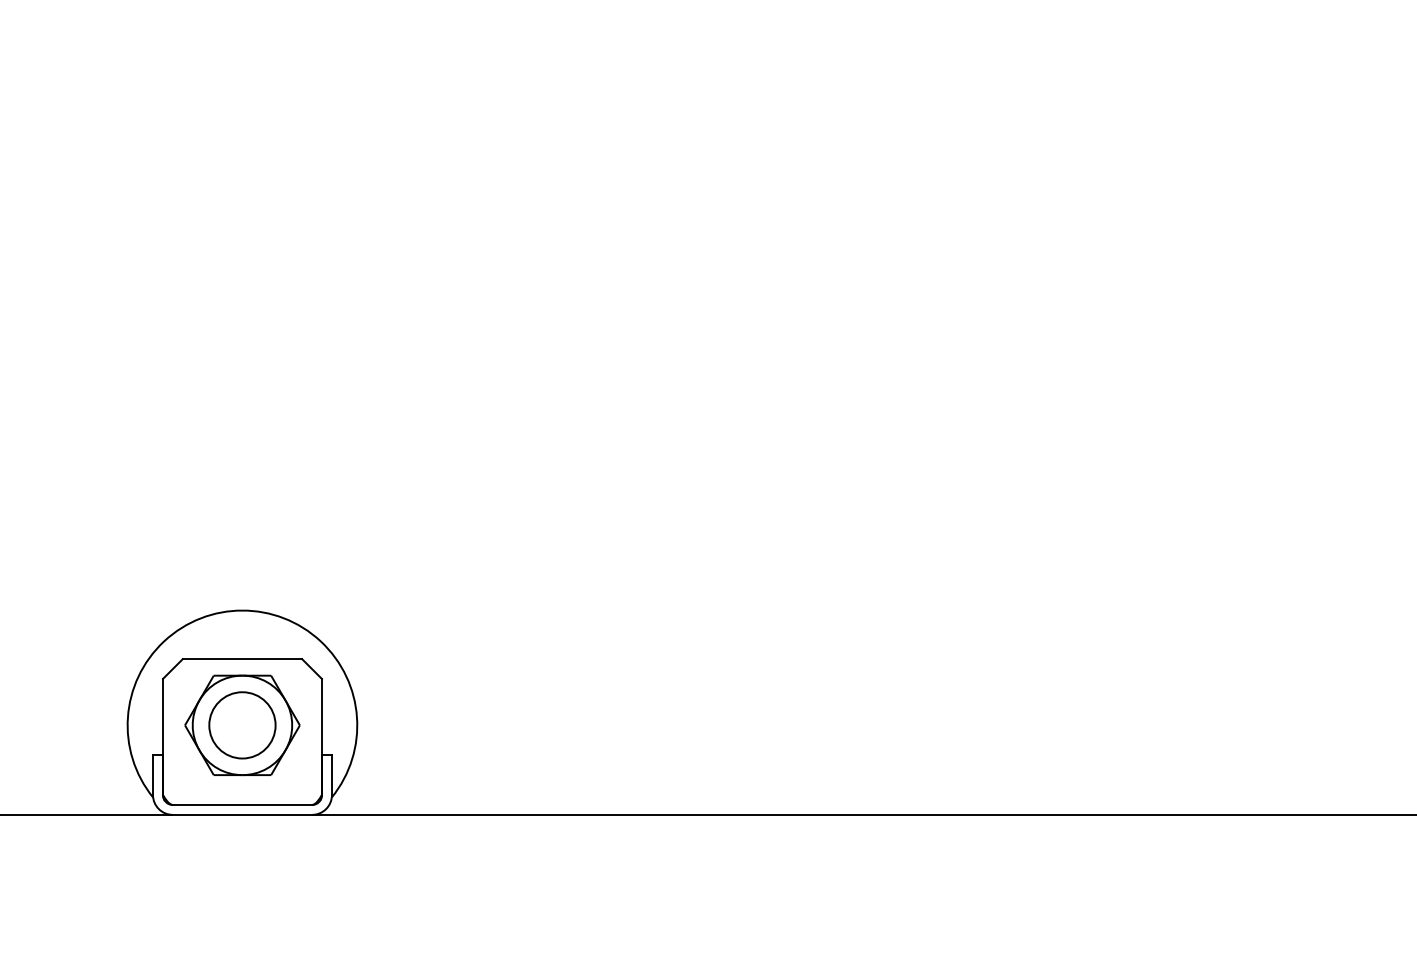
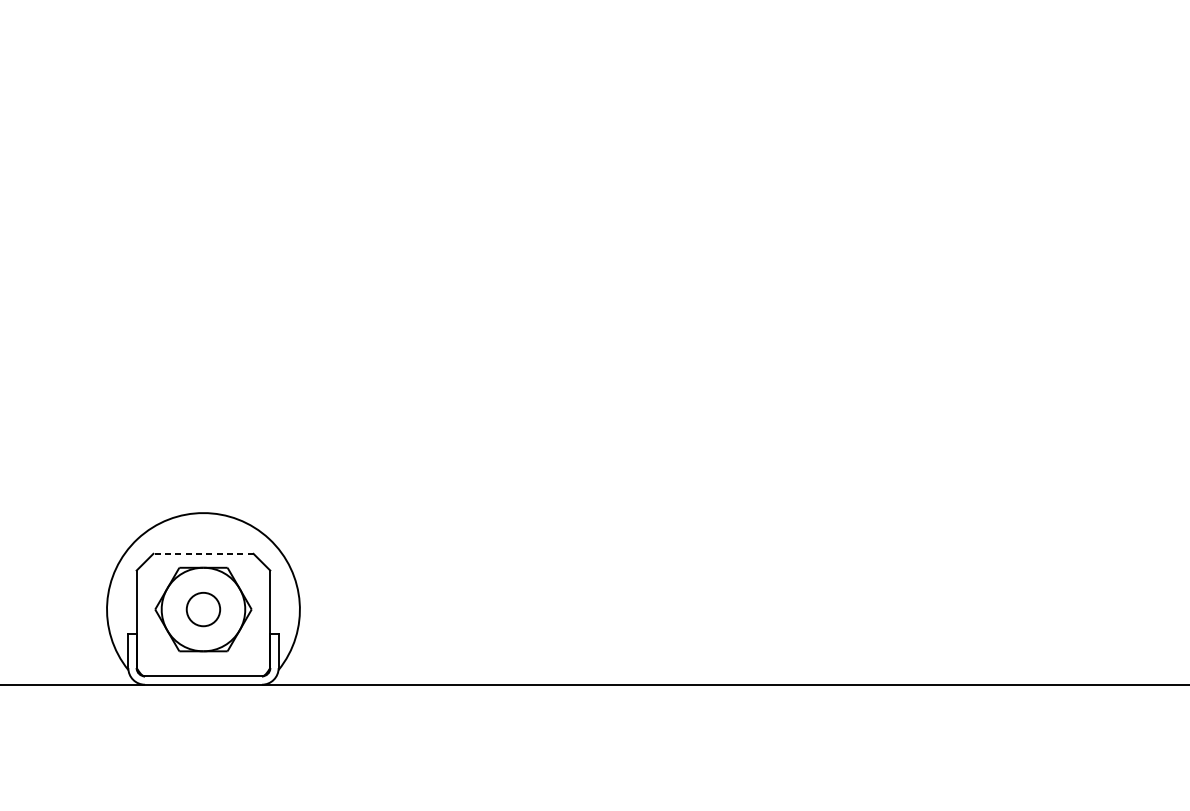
line: (242, 659) -> (203, 554), solid -> dashed
circle: (242, 725) -> (203, 609), size x0.6

